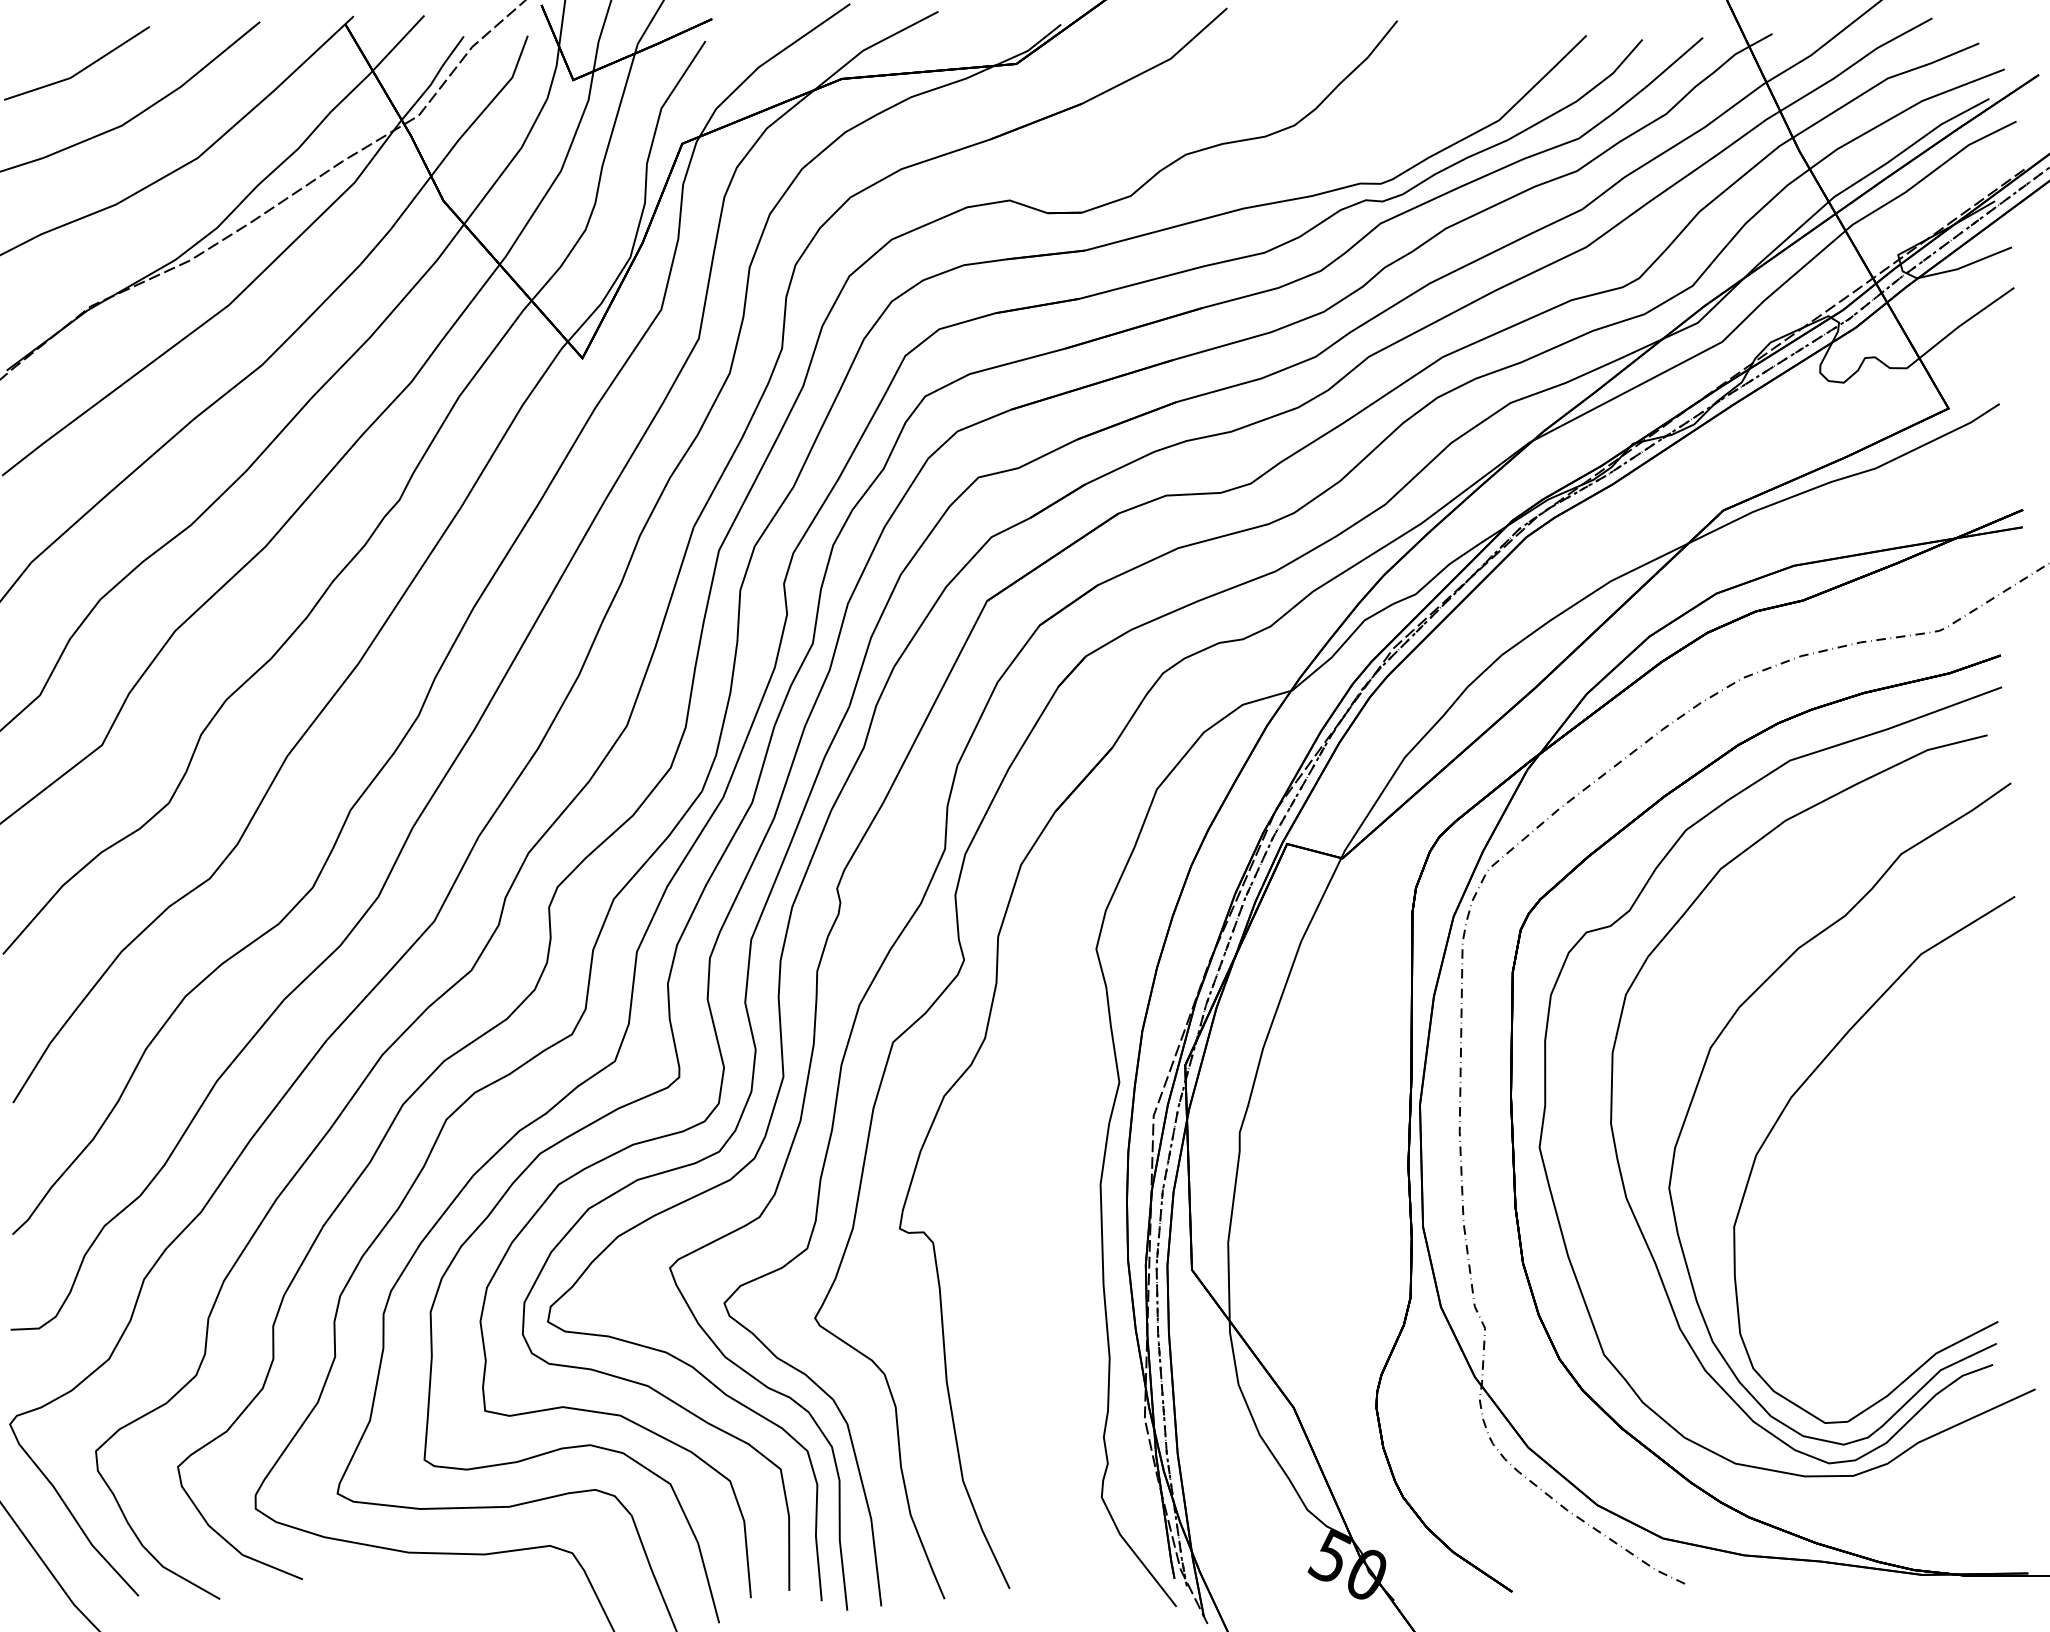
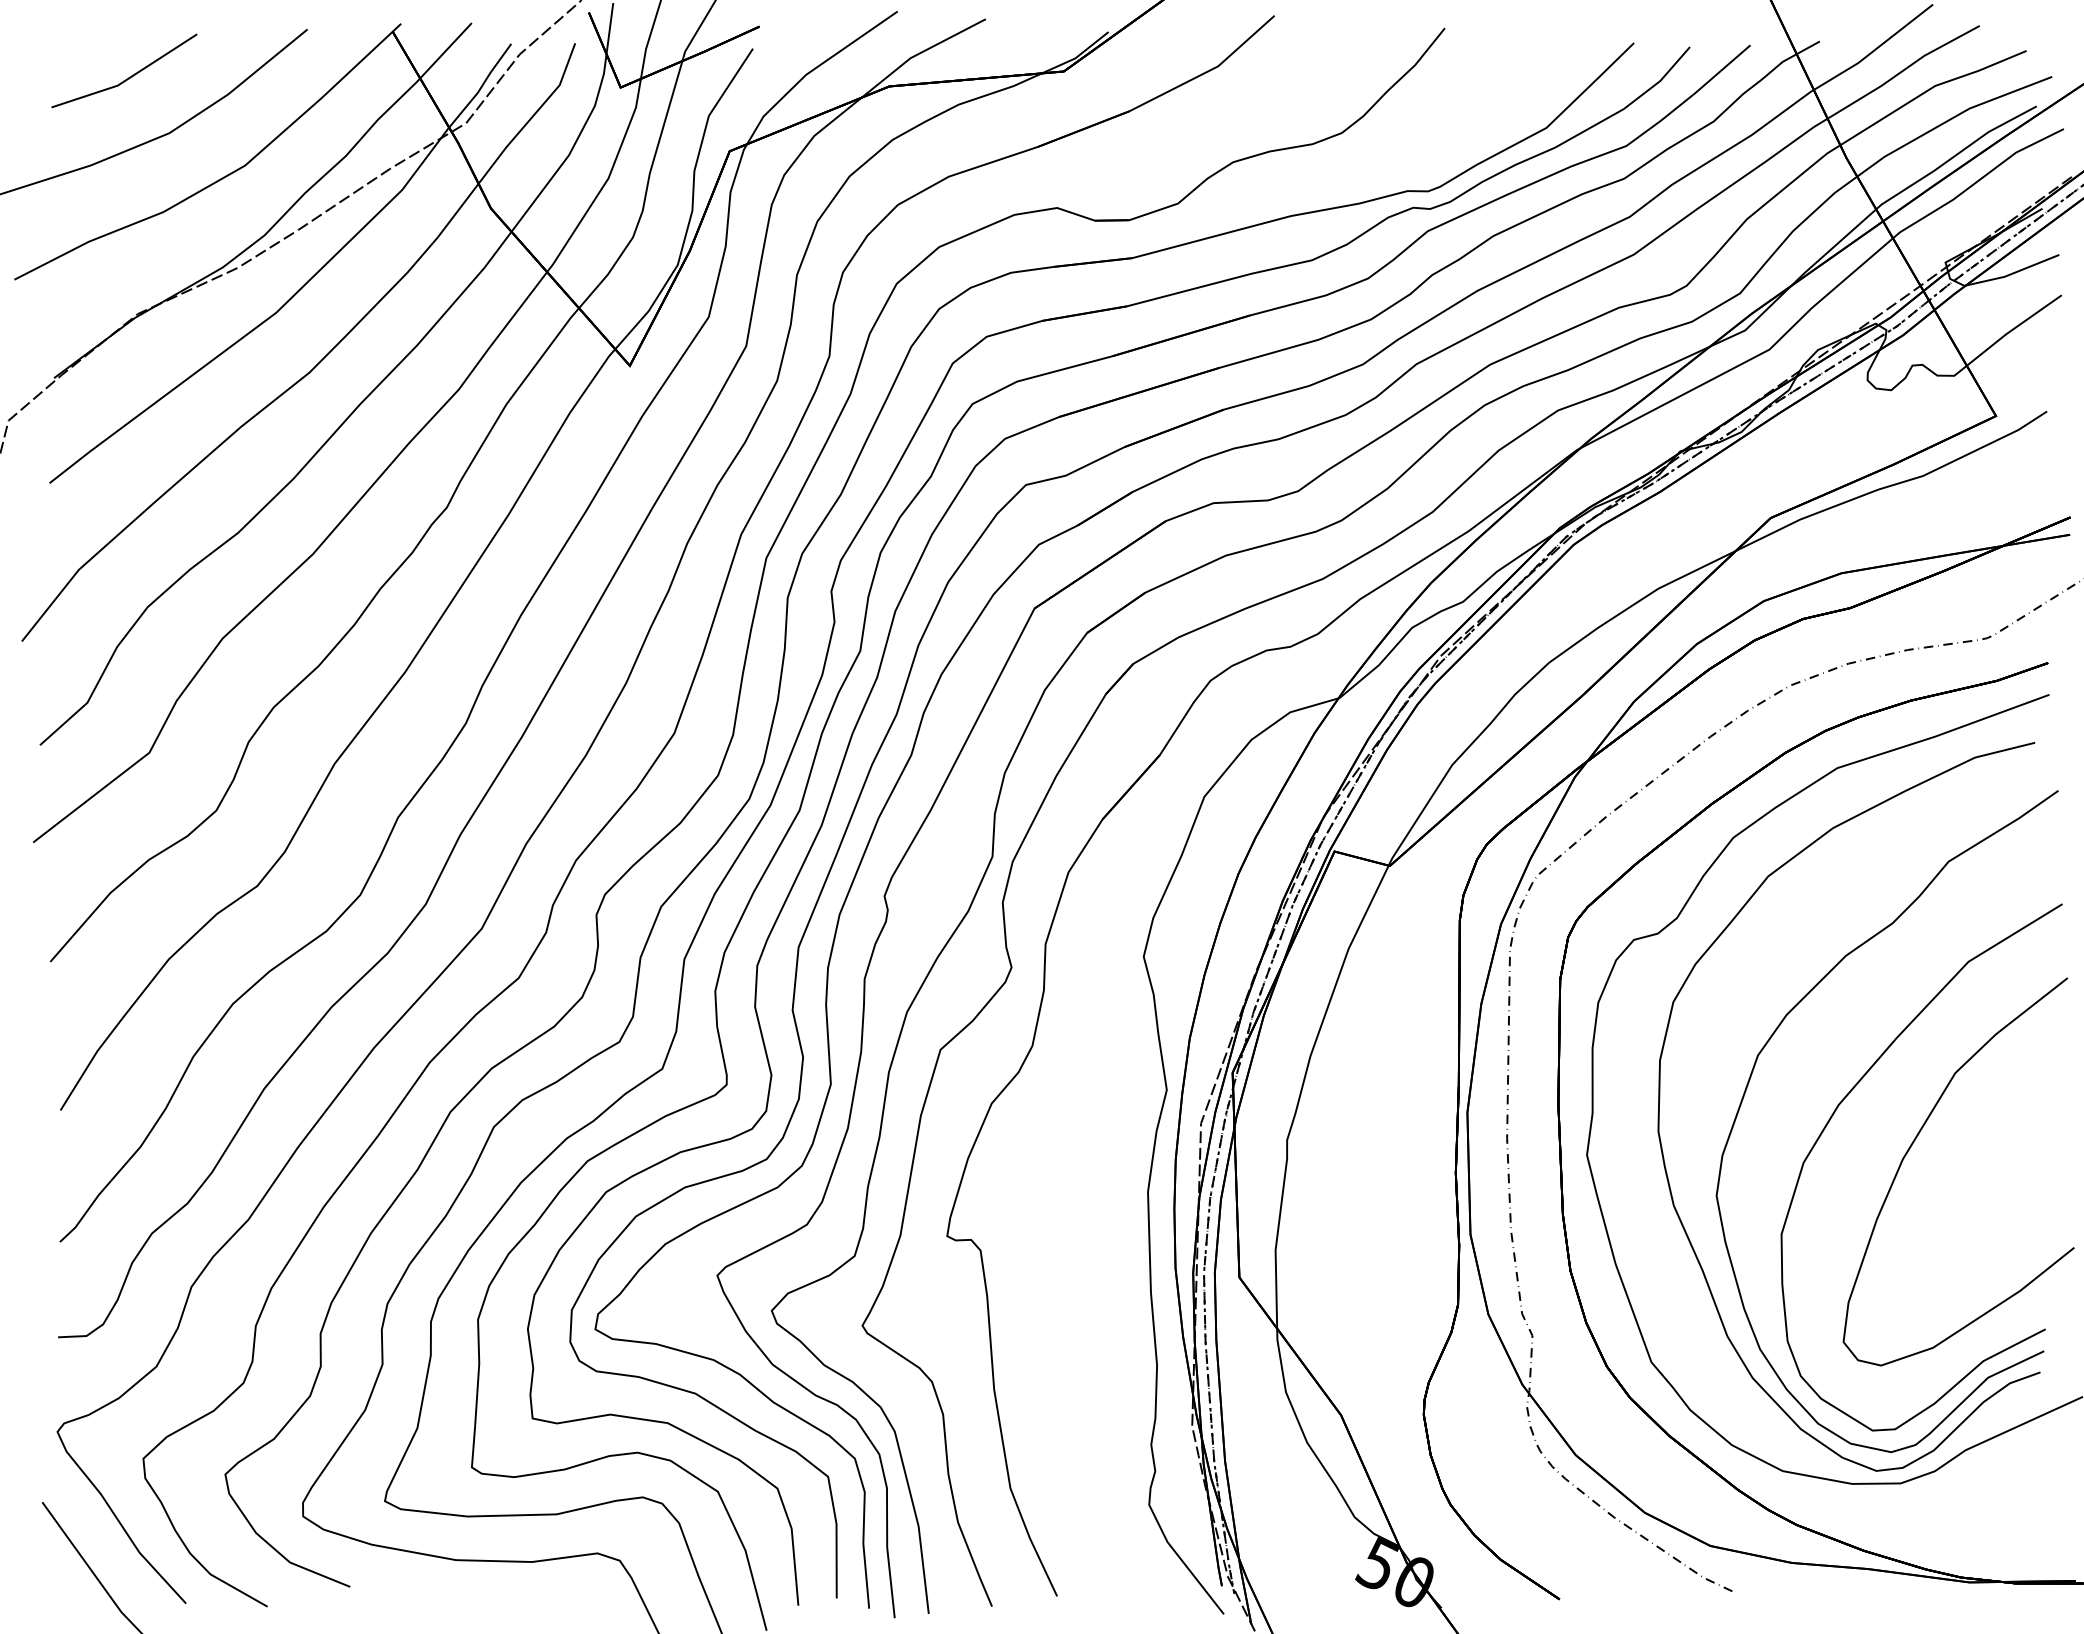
curve: (1867, 1134) -> (1914, 1142), added

